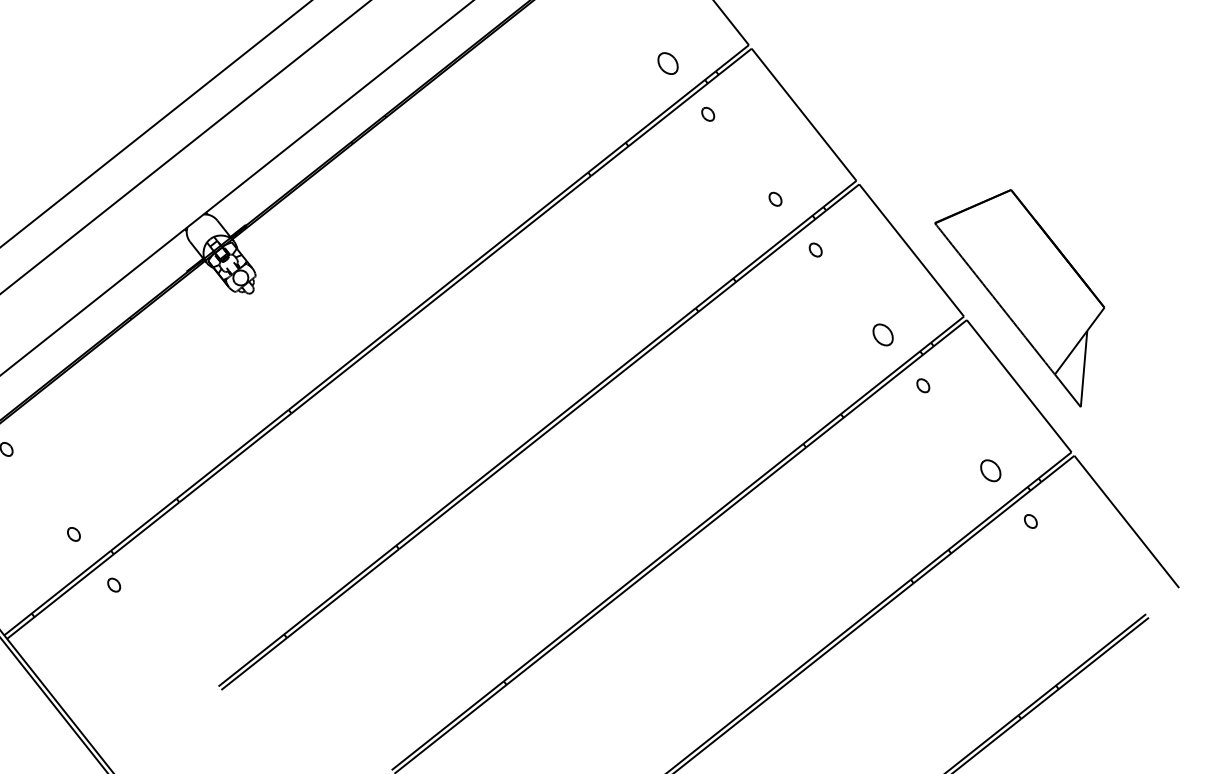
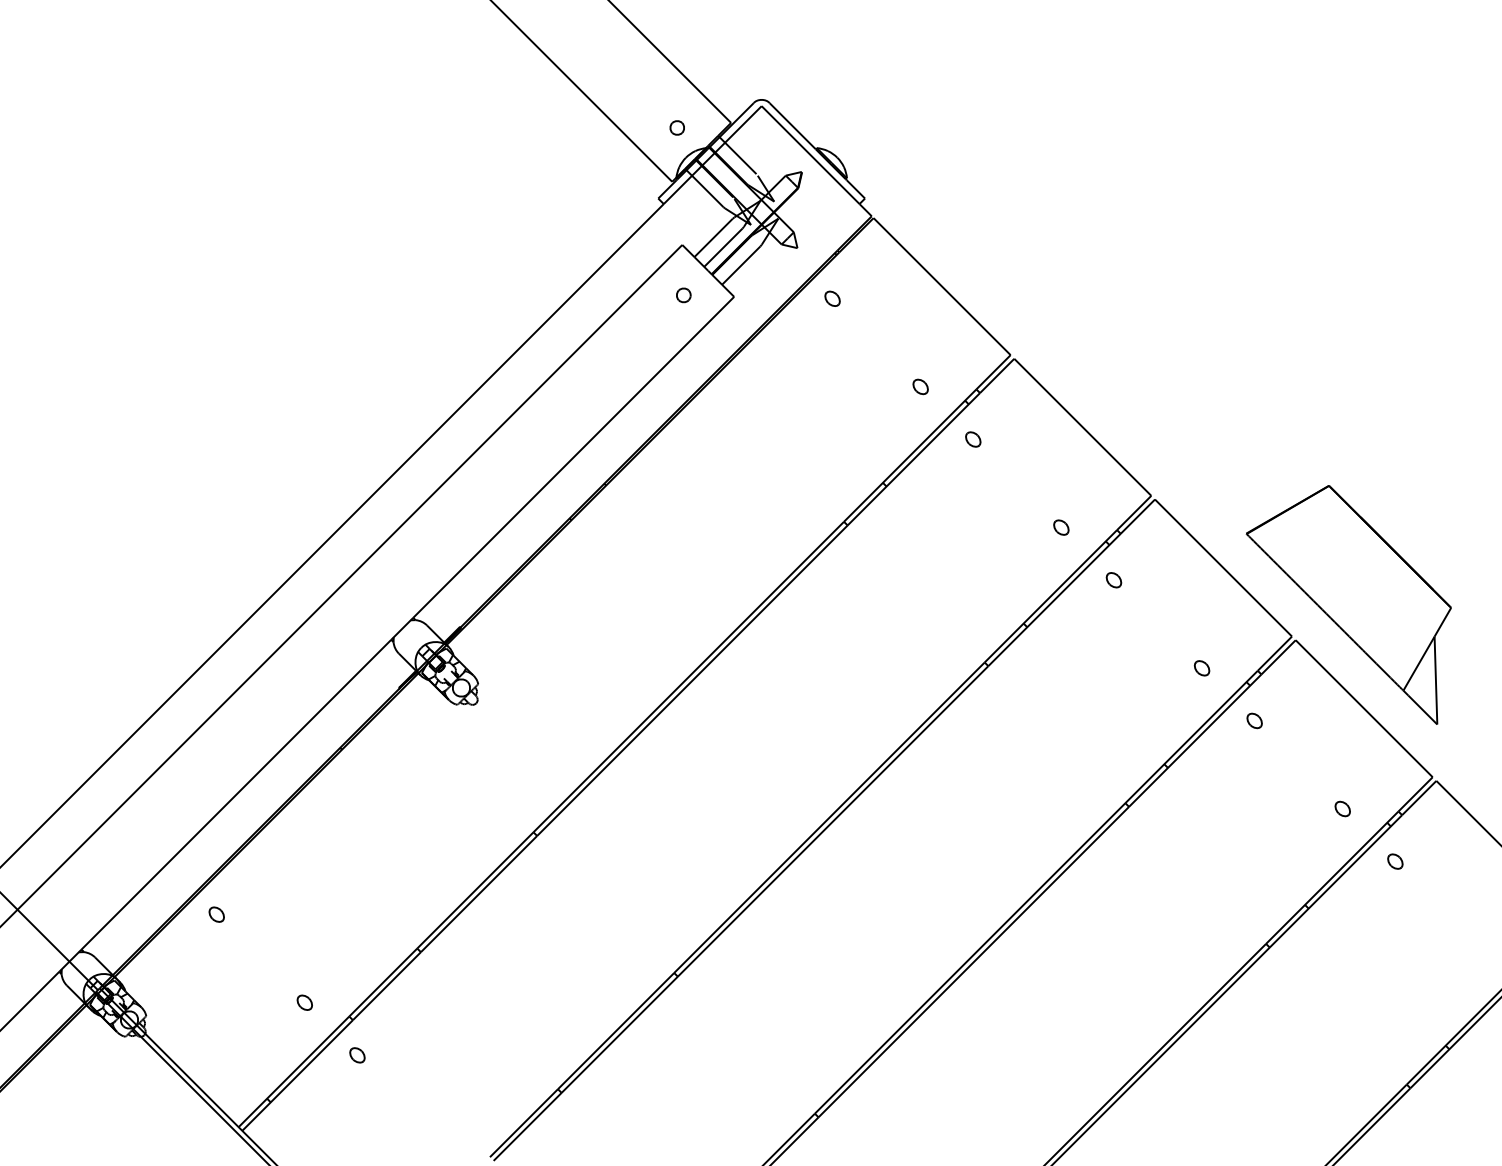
part: (667, 63) -> (920, 386), size x0.62
part: (882, 335) -> (1201, 668), size x0.62
part: (990, 470) -> (1342, 808), size x0.62

